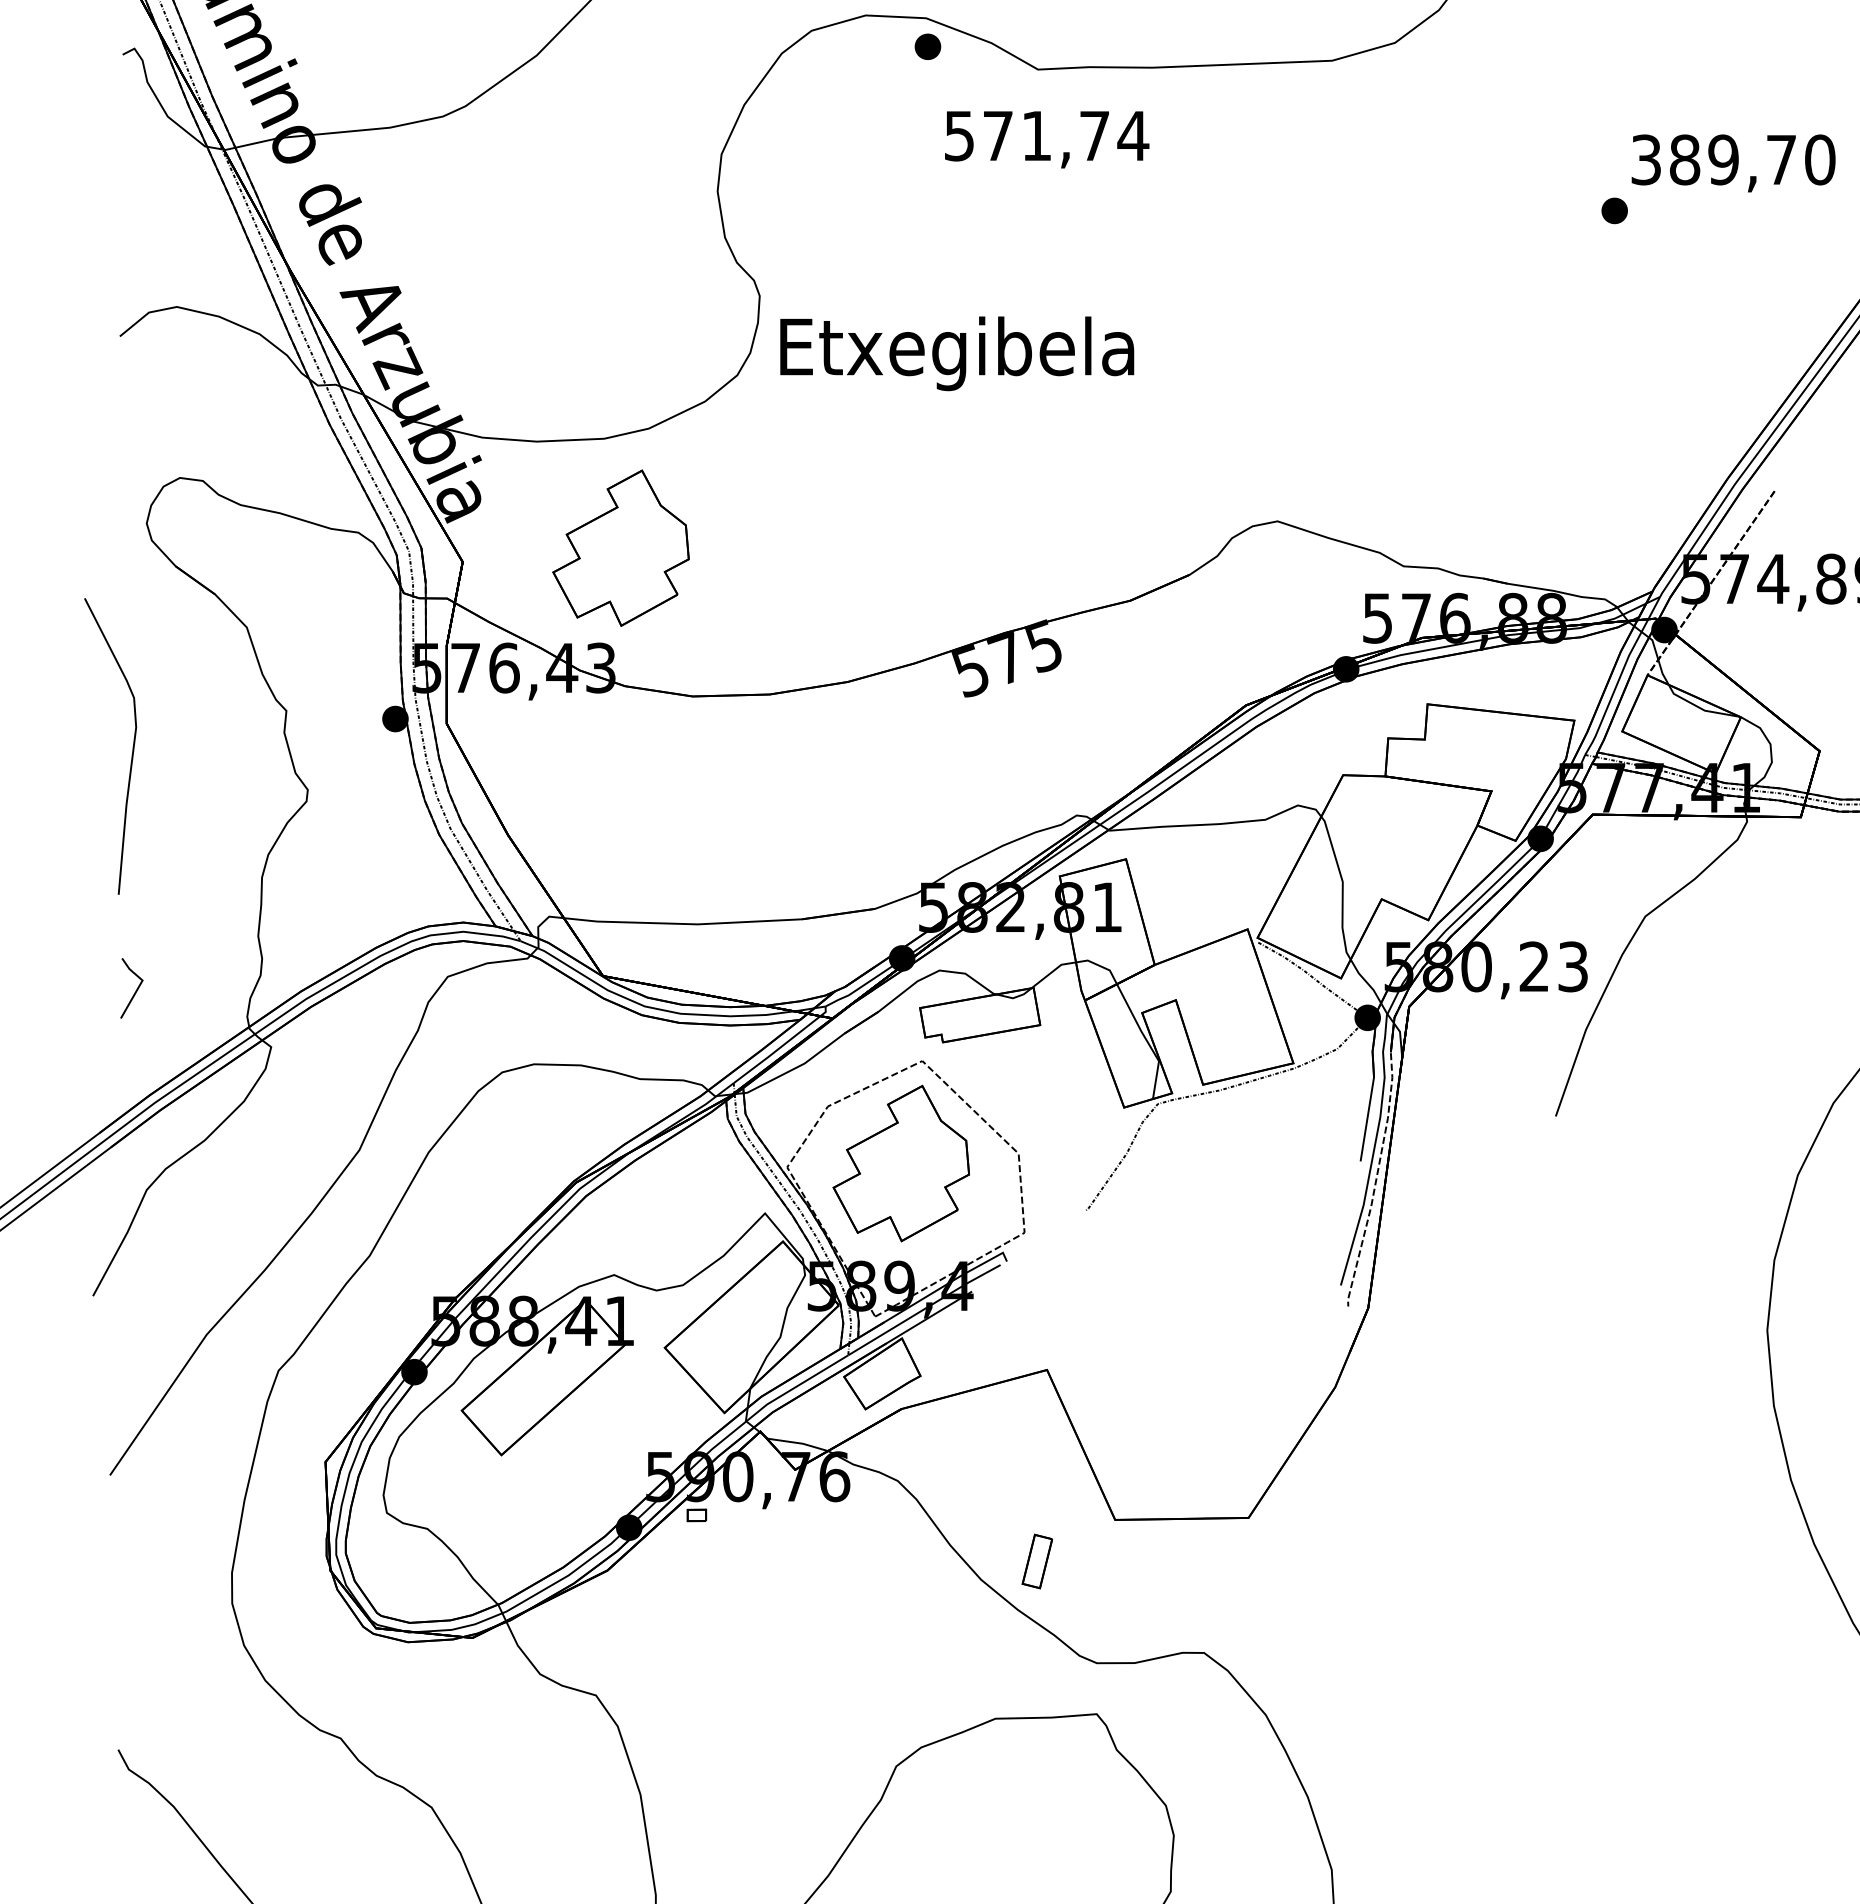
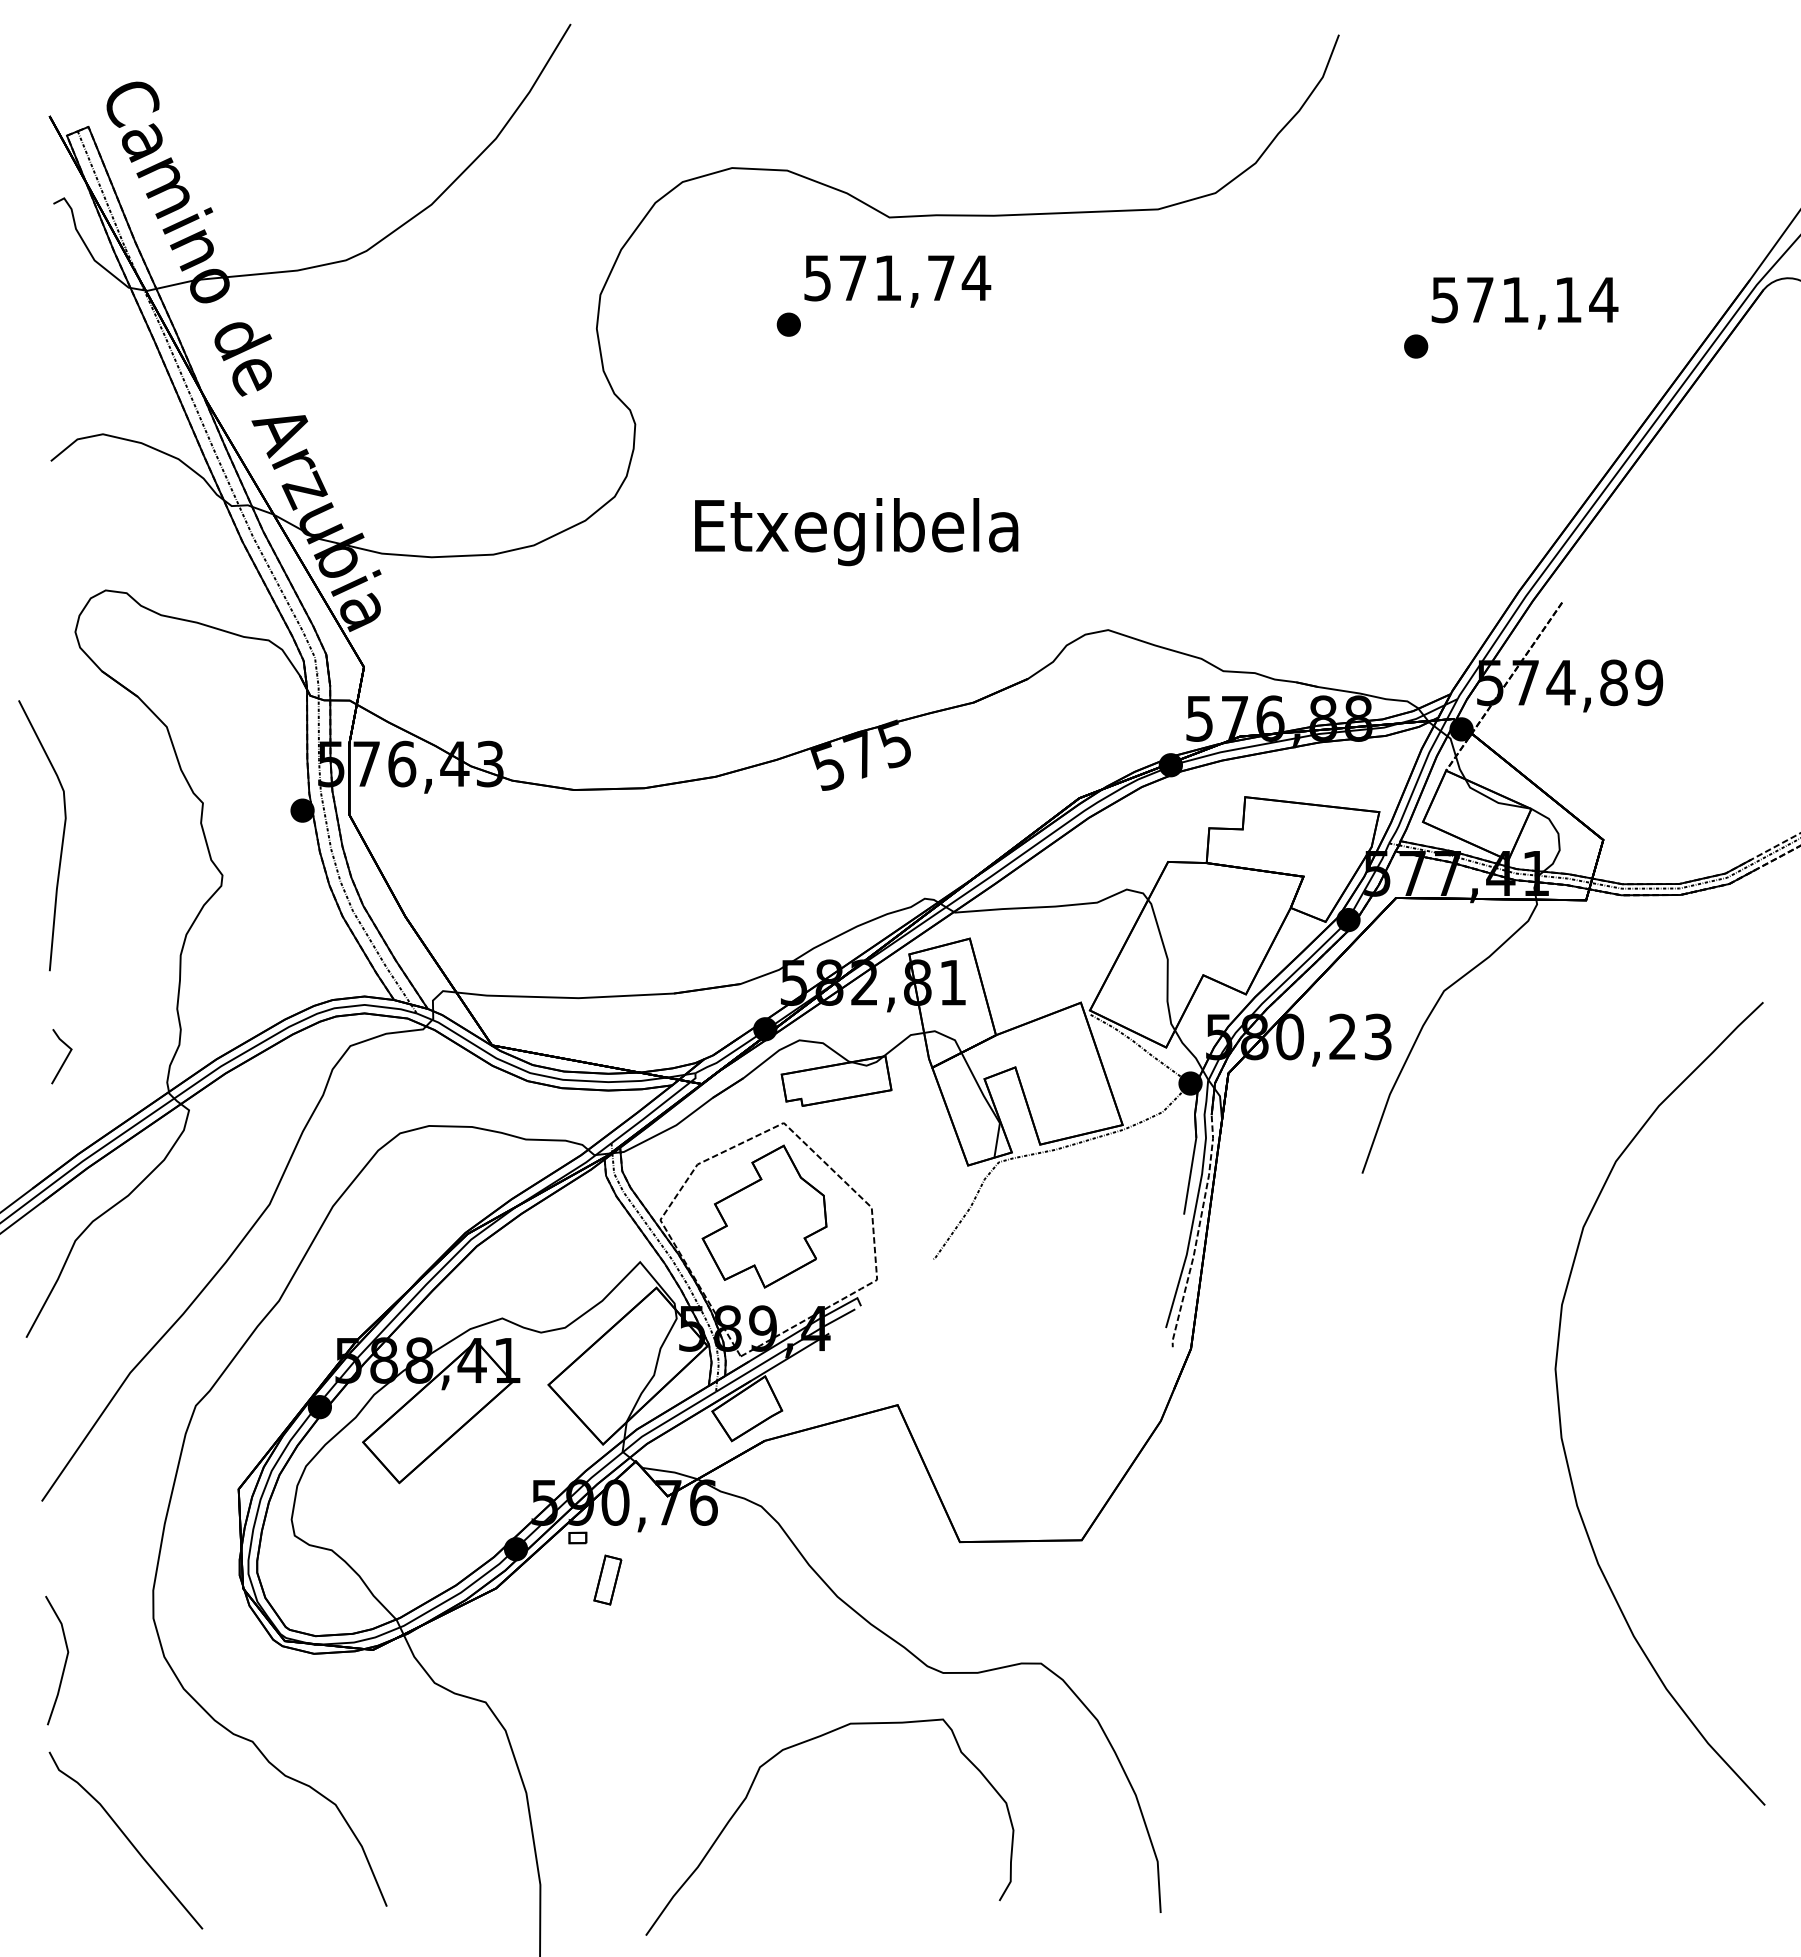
part: (927, 46) -> (788, 324), moved
text: (1734, 159) -> (1525, 299), 389,70 -> 571,14
text: (957, 354) -> (856, 532), moved
part: (620, 548) -> (508, 654), removed
part: (1037, 1560) -> (607, 1579), moved
line: (134, 1651) -> (64, 1662), added

